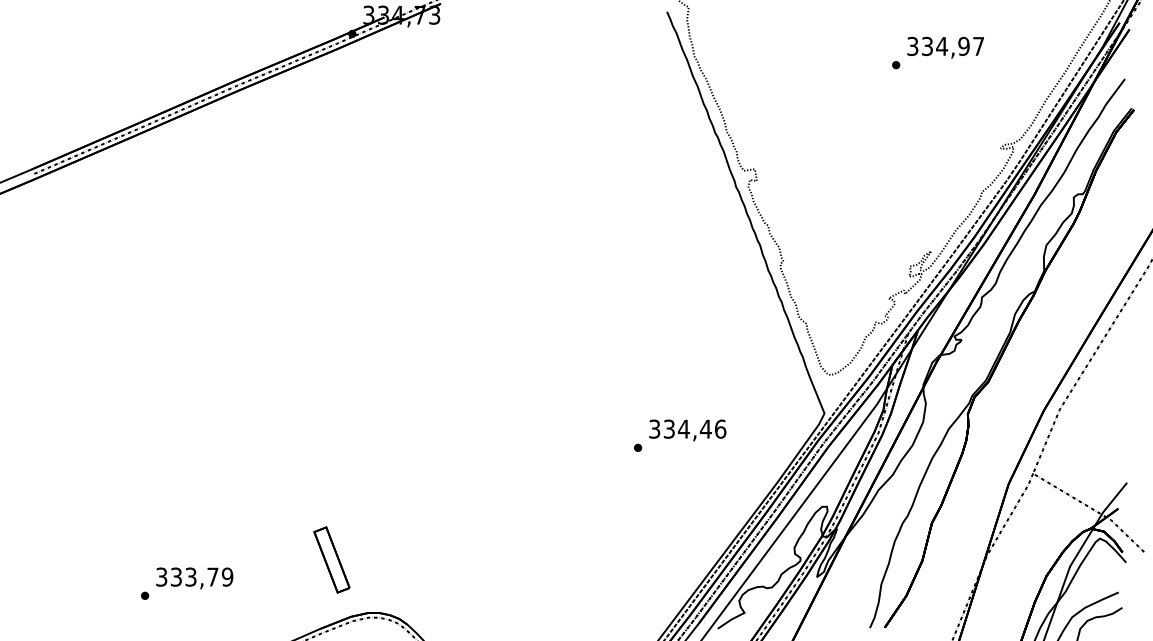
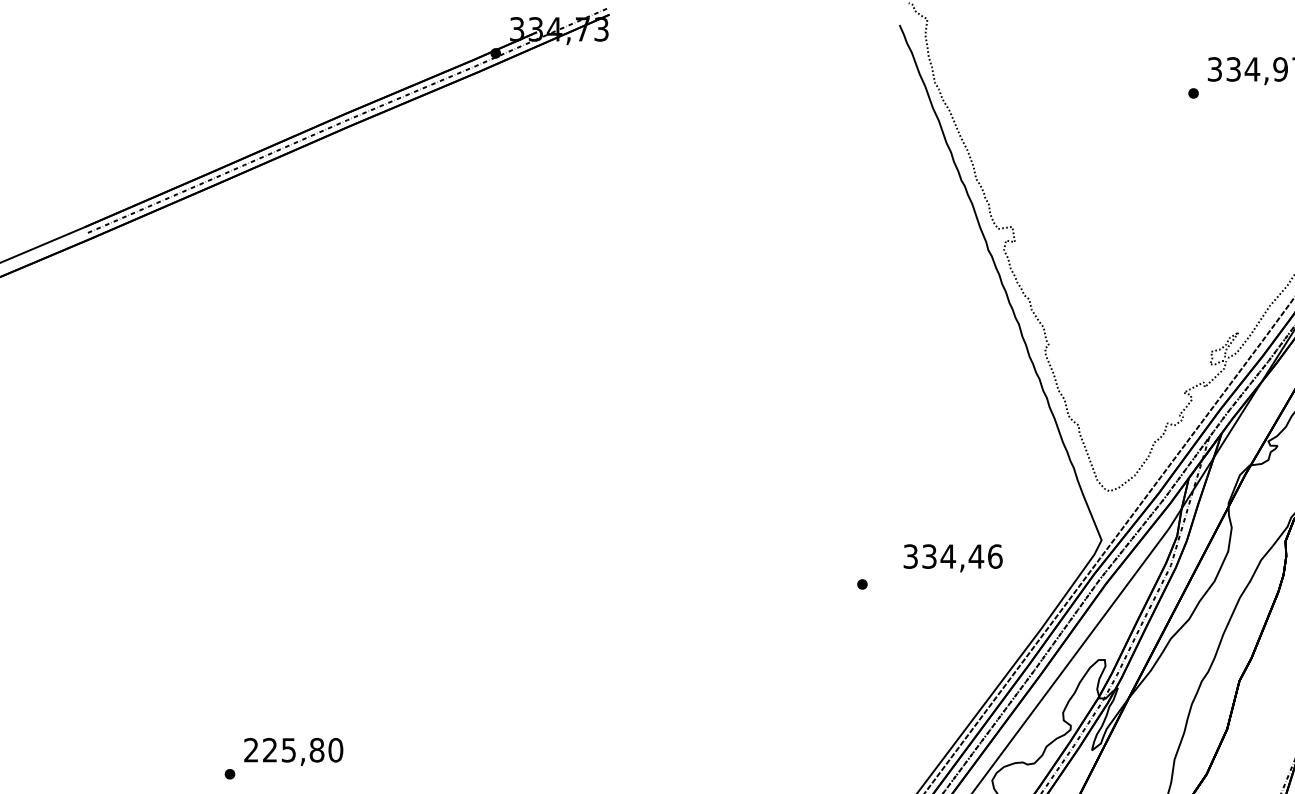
text: (687, 430) -> (952, 558), moved
part: (331, 559) -> (469, 727), removed
text: (194, 576) -> (293, 749), 333,79 -> 225,80

